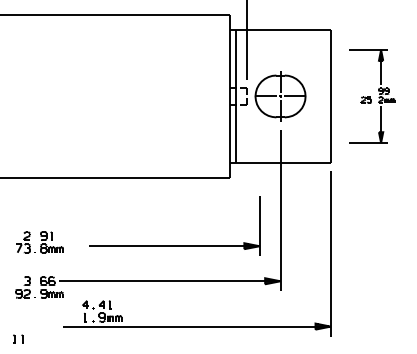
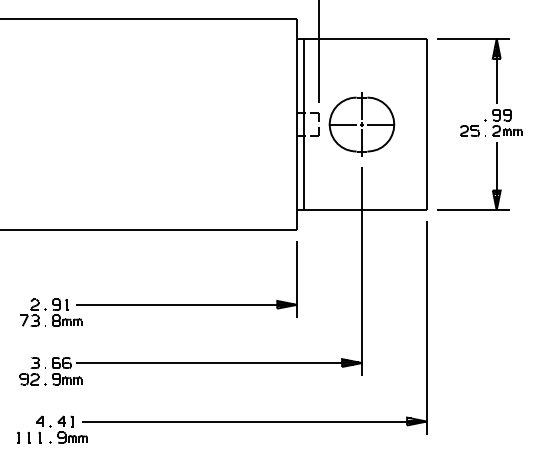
part: (371, 96) -> (479, 124), size x1.43
part: (174, 245) -> (186, 304), moved
part: (101, 311) -> (61, 429), moved

